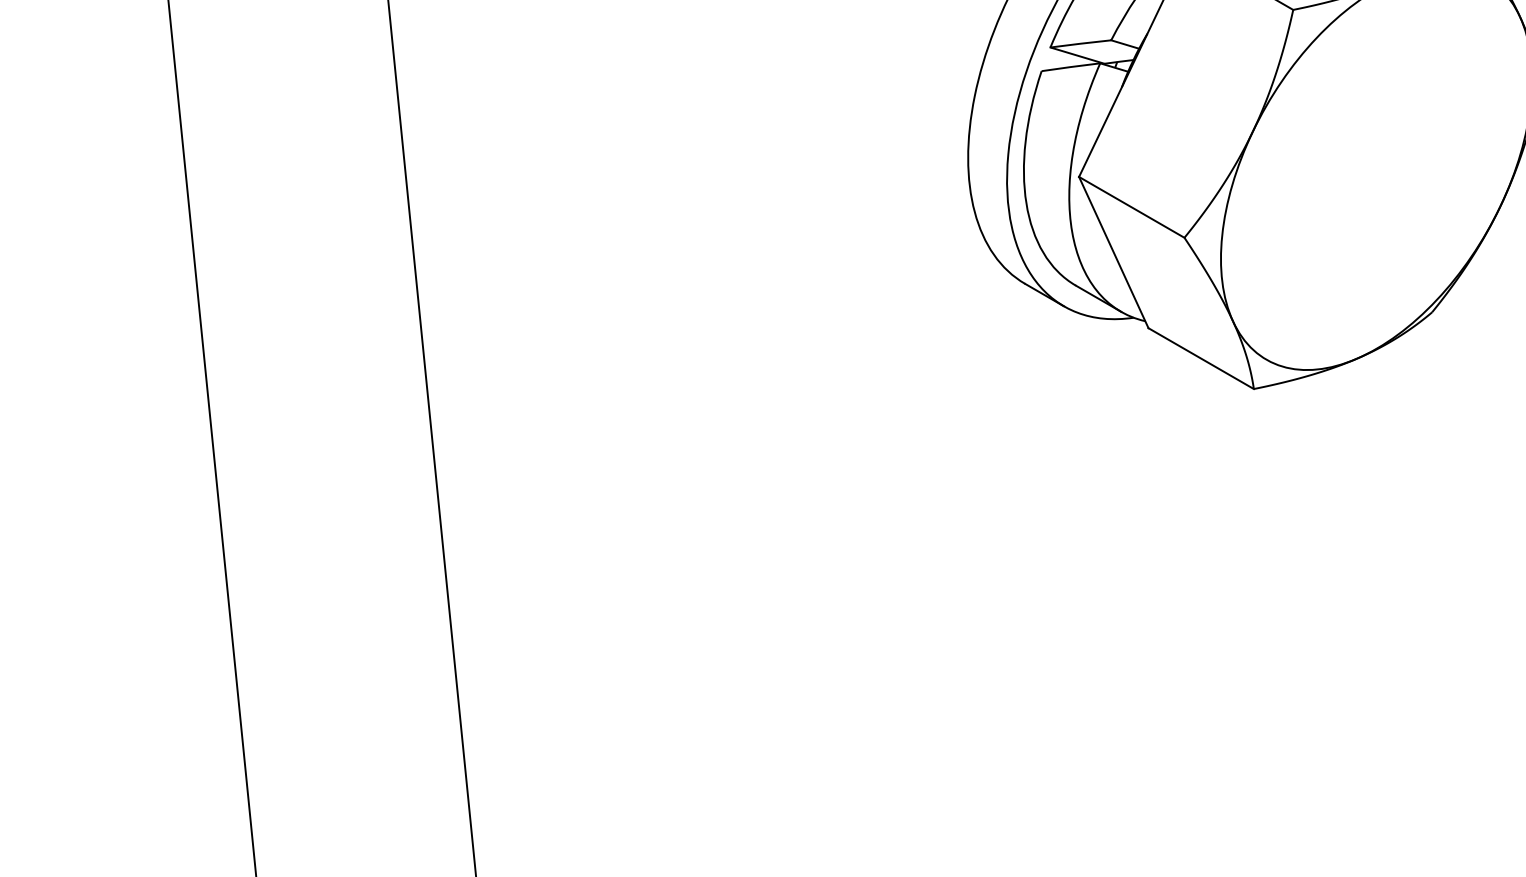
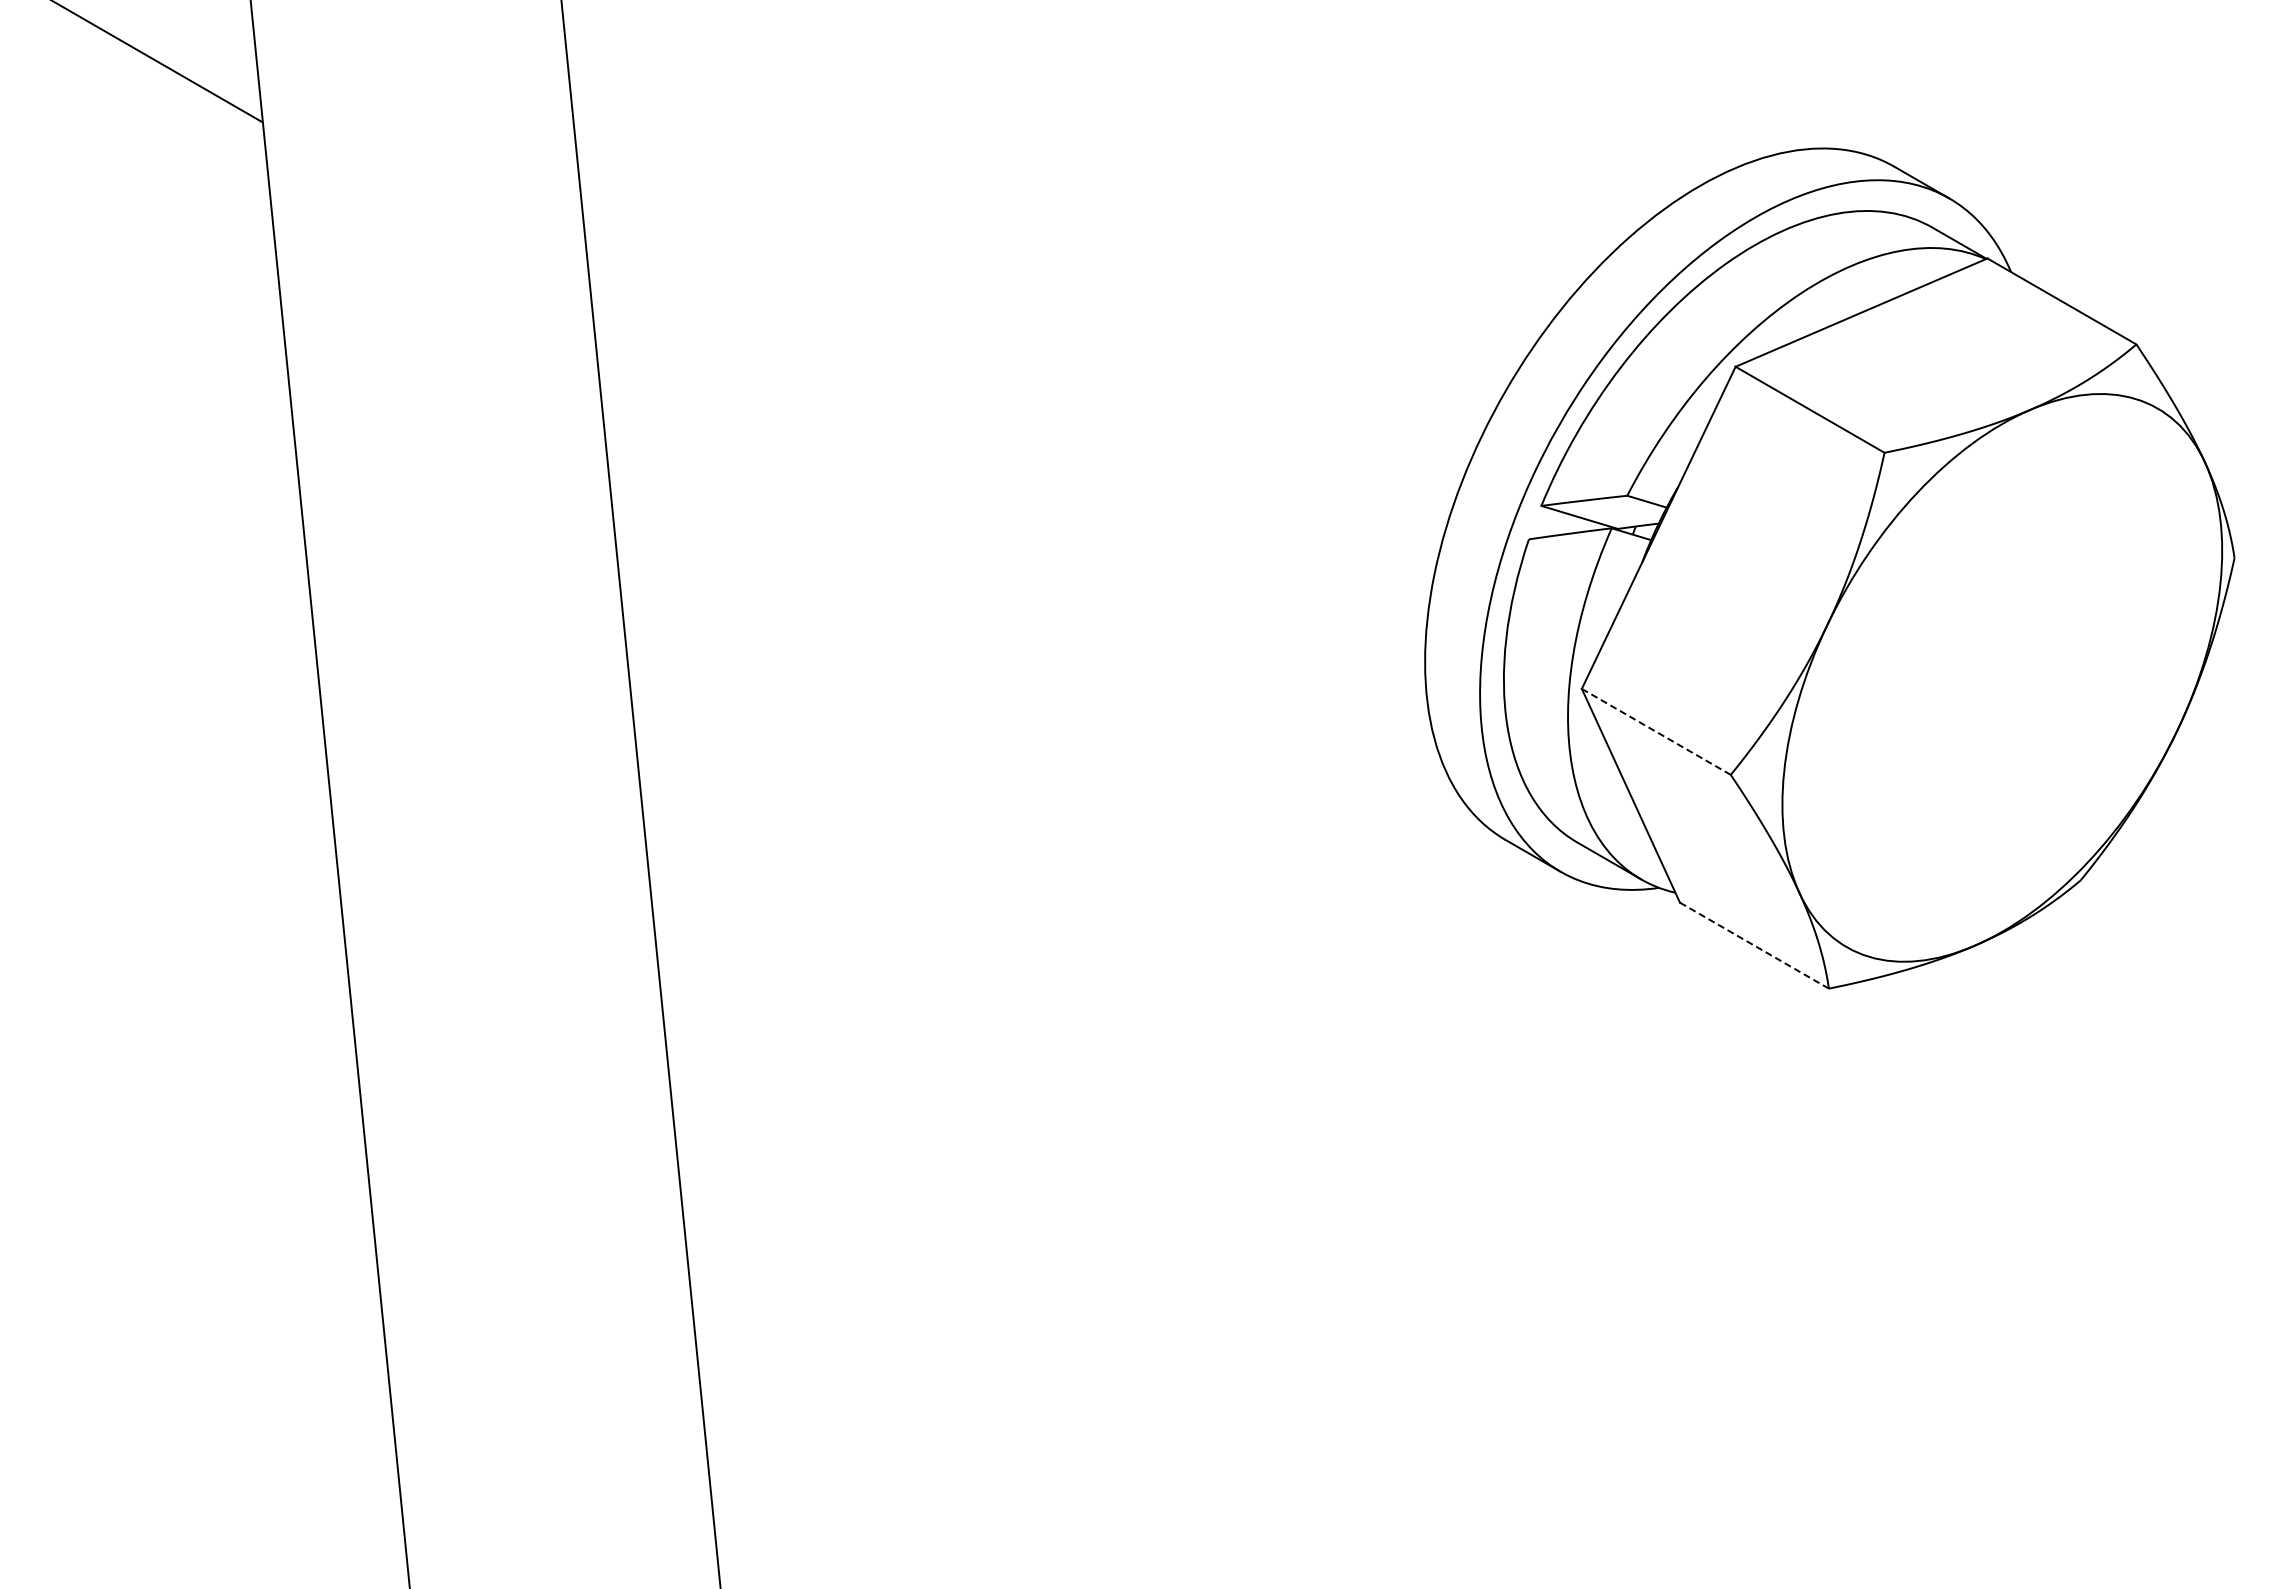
line: (1131, 207) -> (1656, 731), solid -> dashed
line: (1201, 358) -> (1754, 945), solid -> dashed

